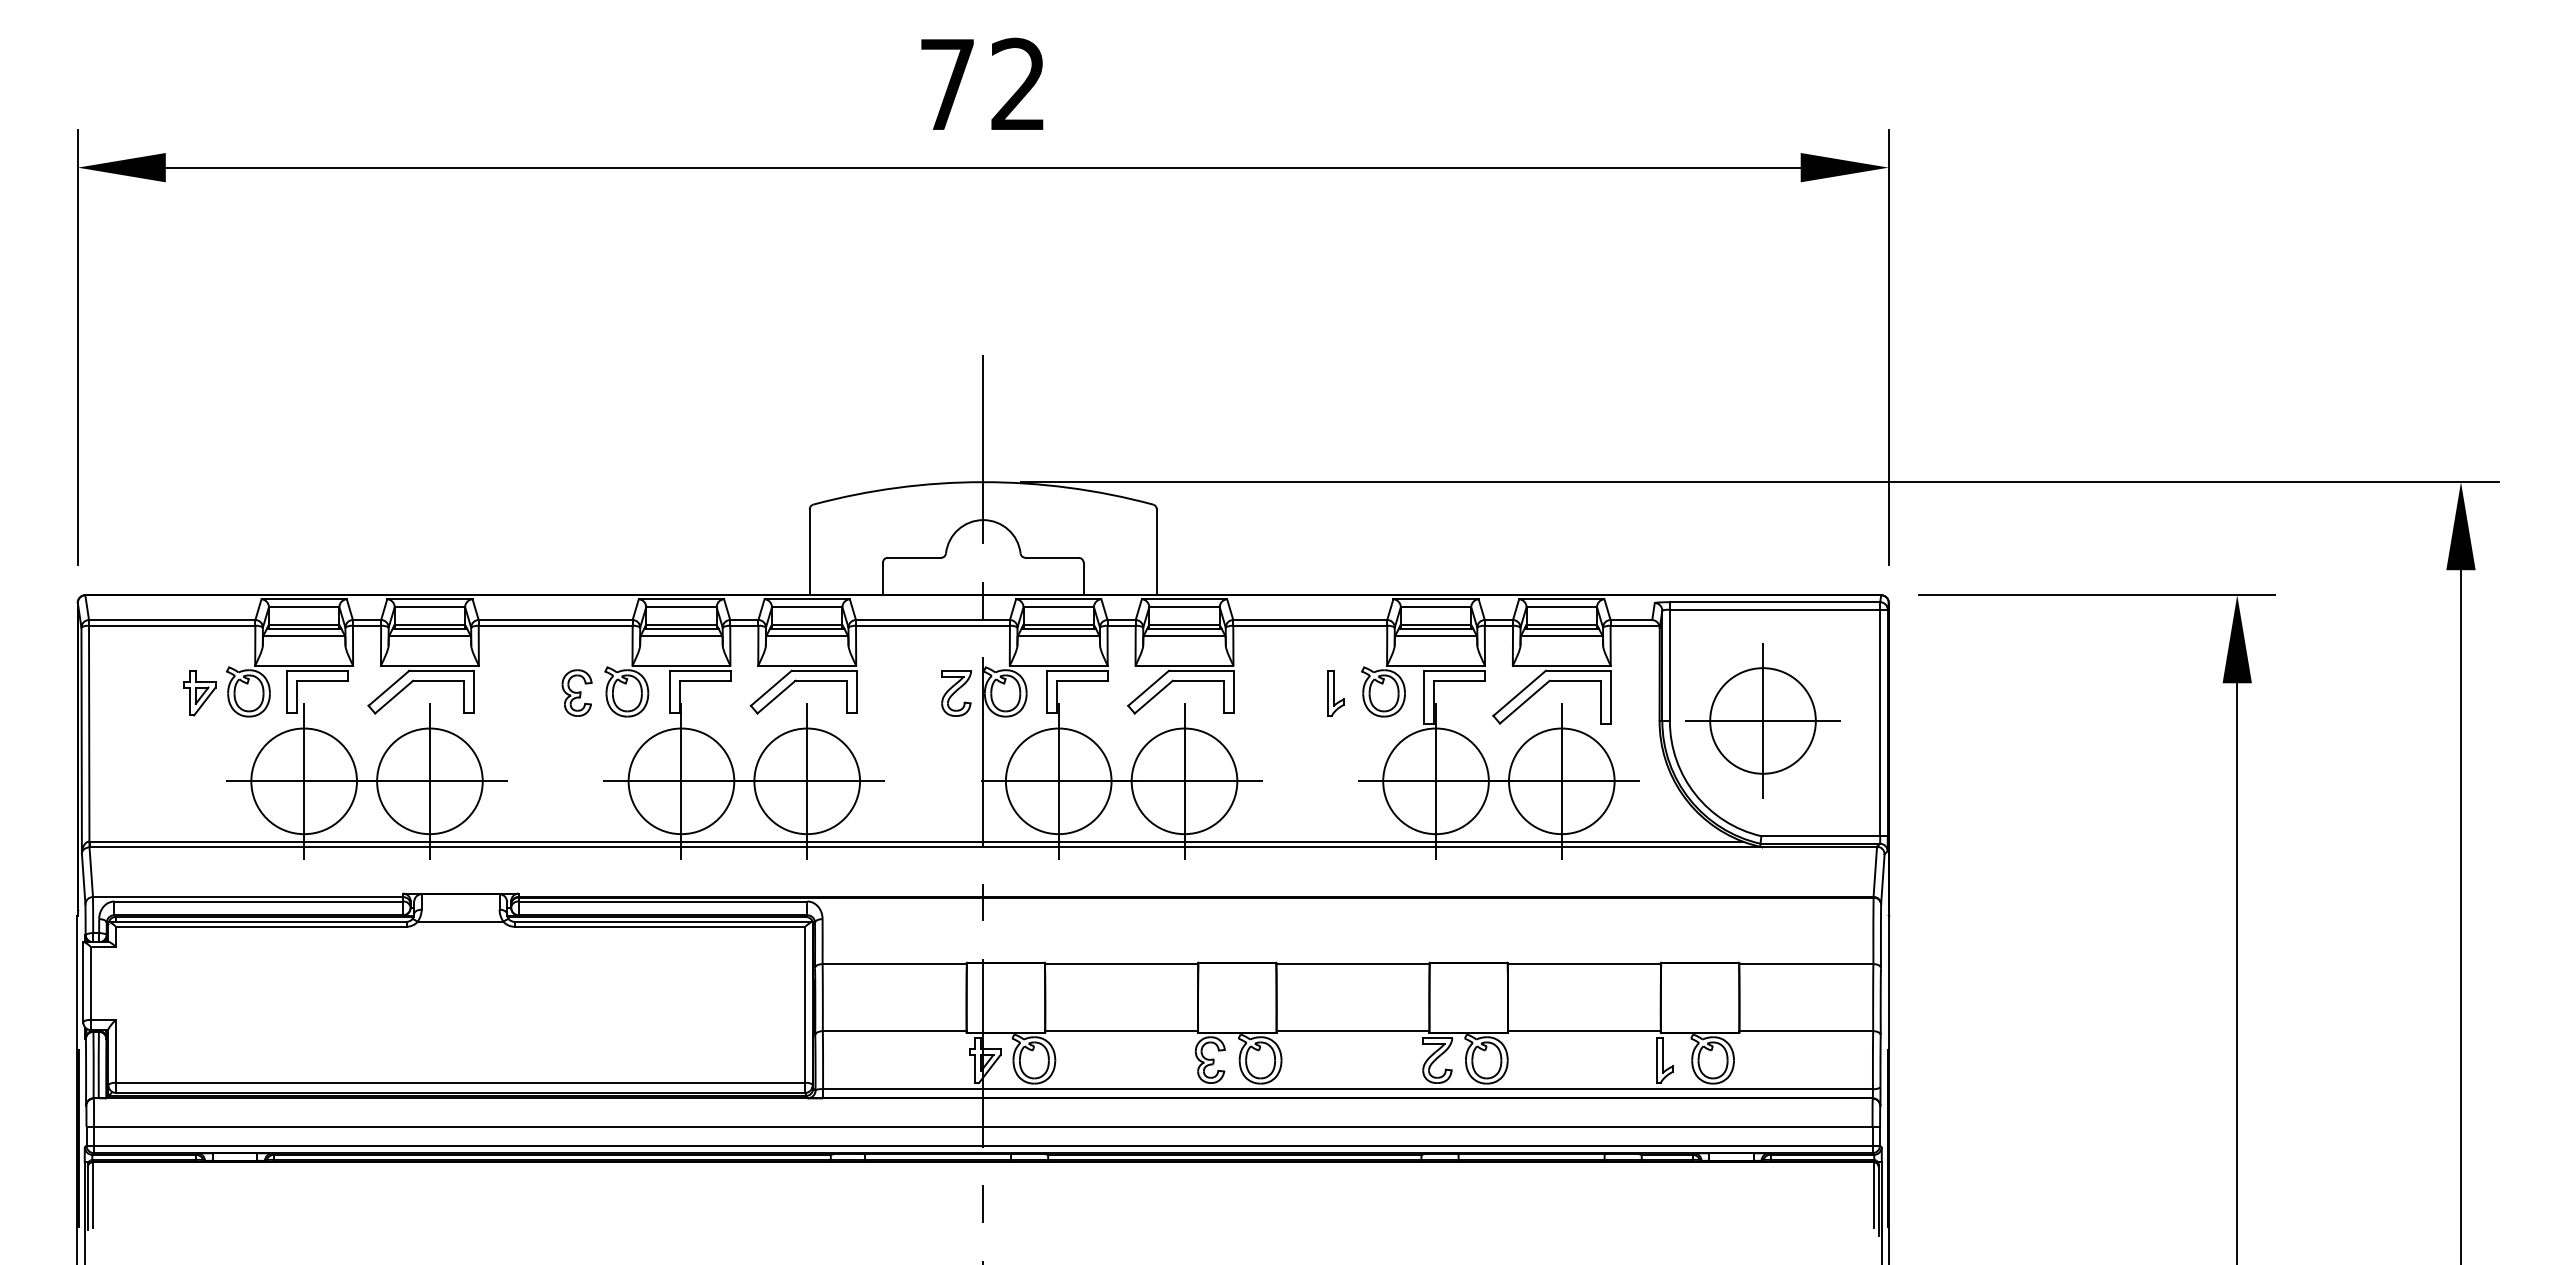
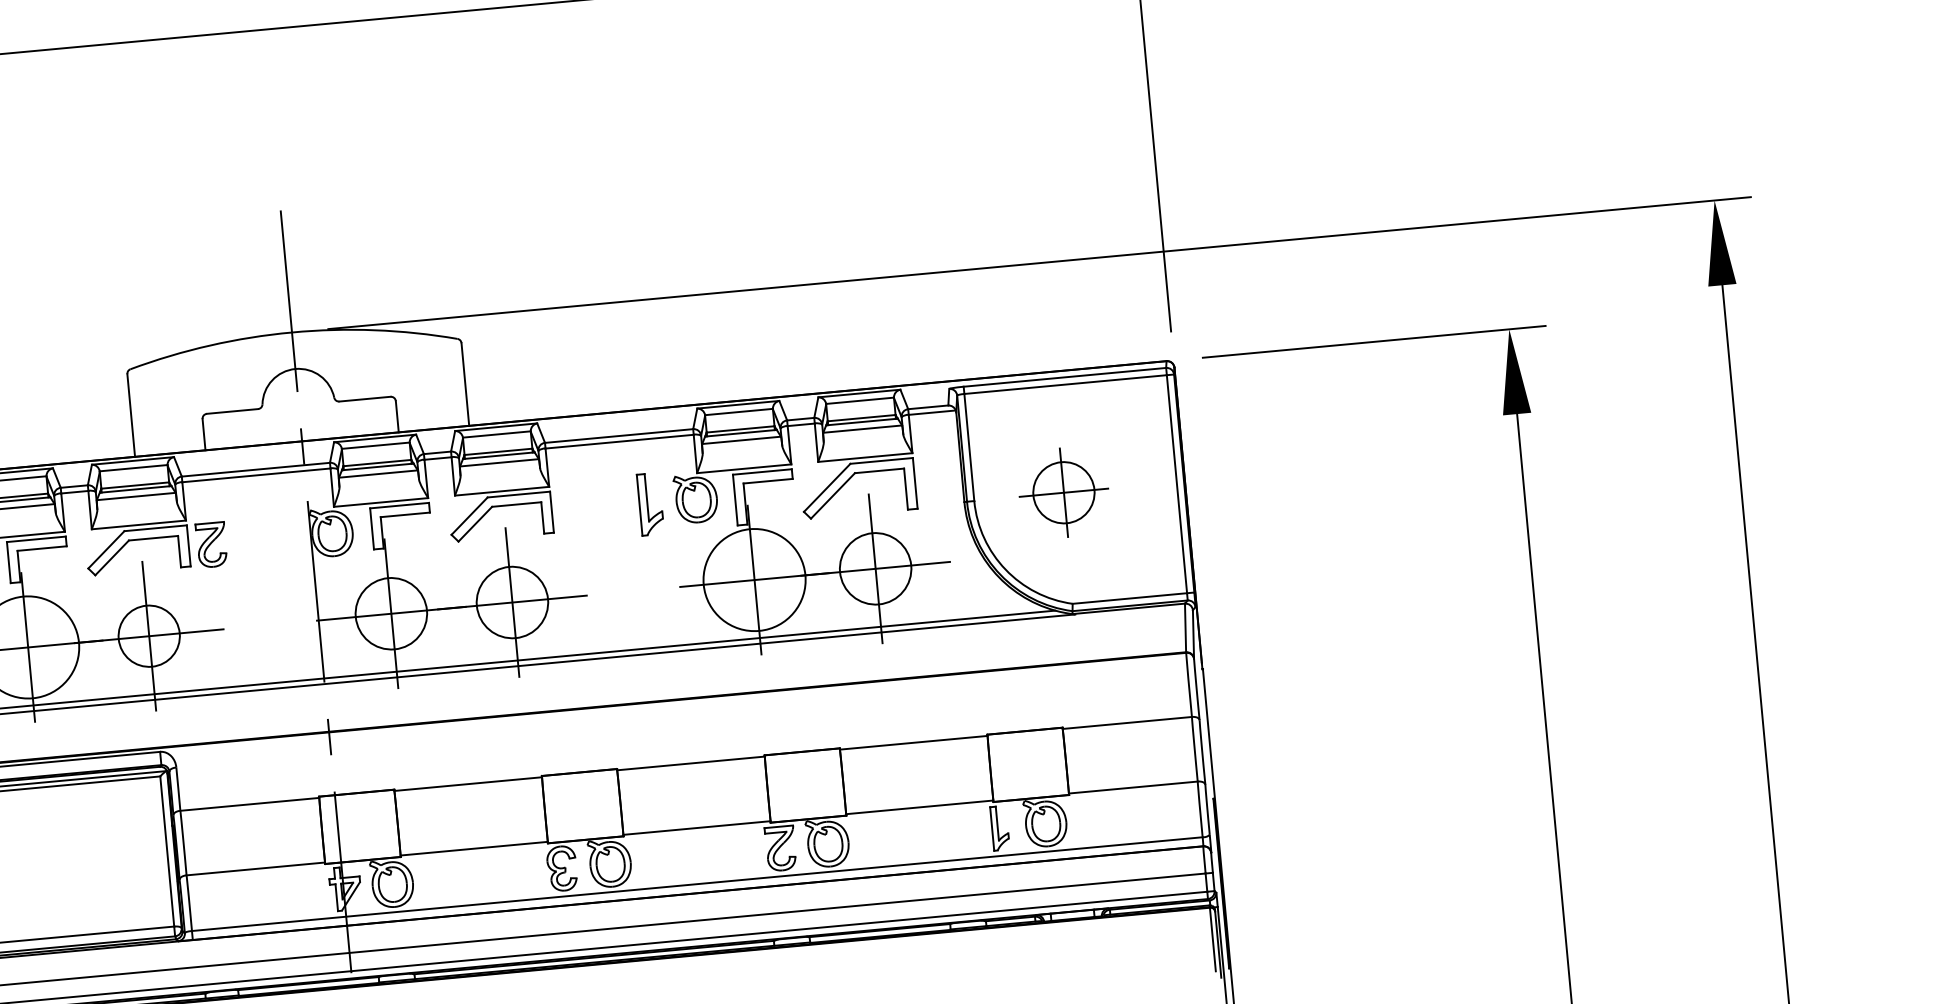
part: (956, 693) -> (211, 545), moved
part: (1335, 693) -> (649, 504), size x1.4
part: (1762, 720) -> (1063, 492), size x0.6
circle: (807, 781) -> (149, 636), size x0.6
circle: (1058, 781) -> (391, 613), size x0.7
circle: (1184, 781) -> (512, 602), size x0.7
circle: (1561, 781) -> (875, 569), size x0.7

